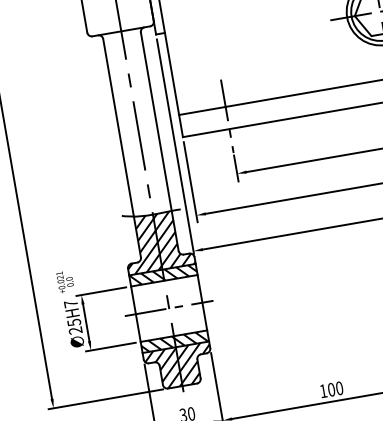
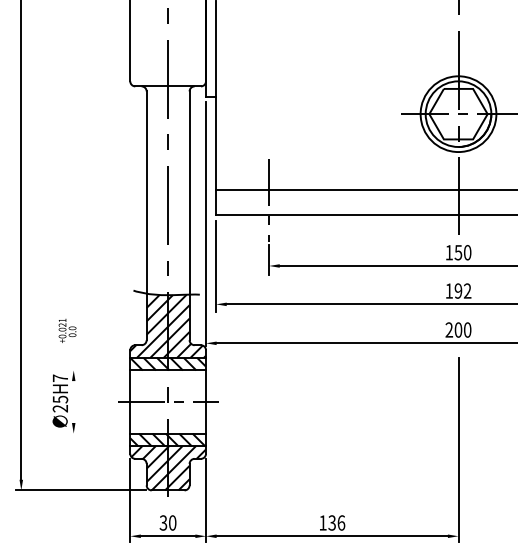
text: (65, 281) -> (67, 330), moved
line: (101, 291) -> (96, 370), removed
line: (86, 322) -> (73, 401), removed
line: (111, 346) -> (96, 433), removed
text: (335, 388) -> (336, 522), 100 -> 136

